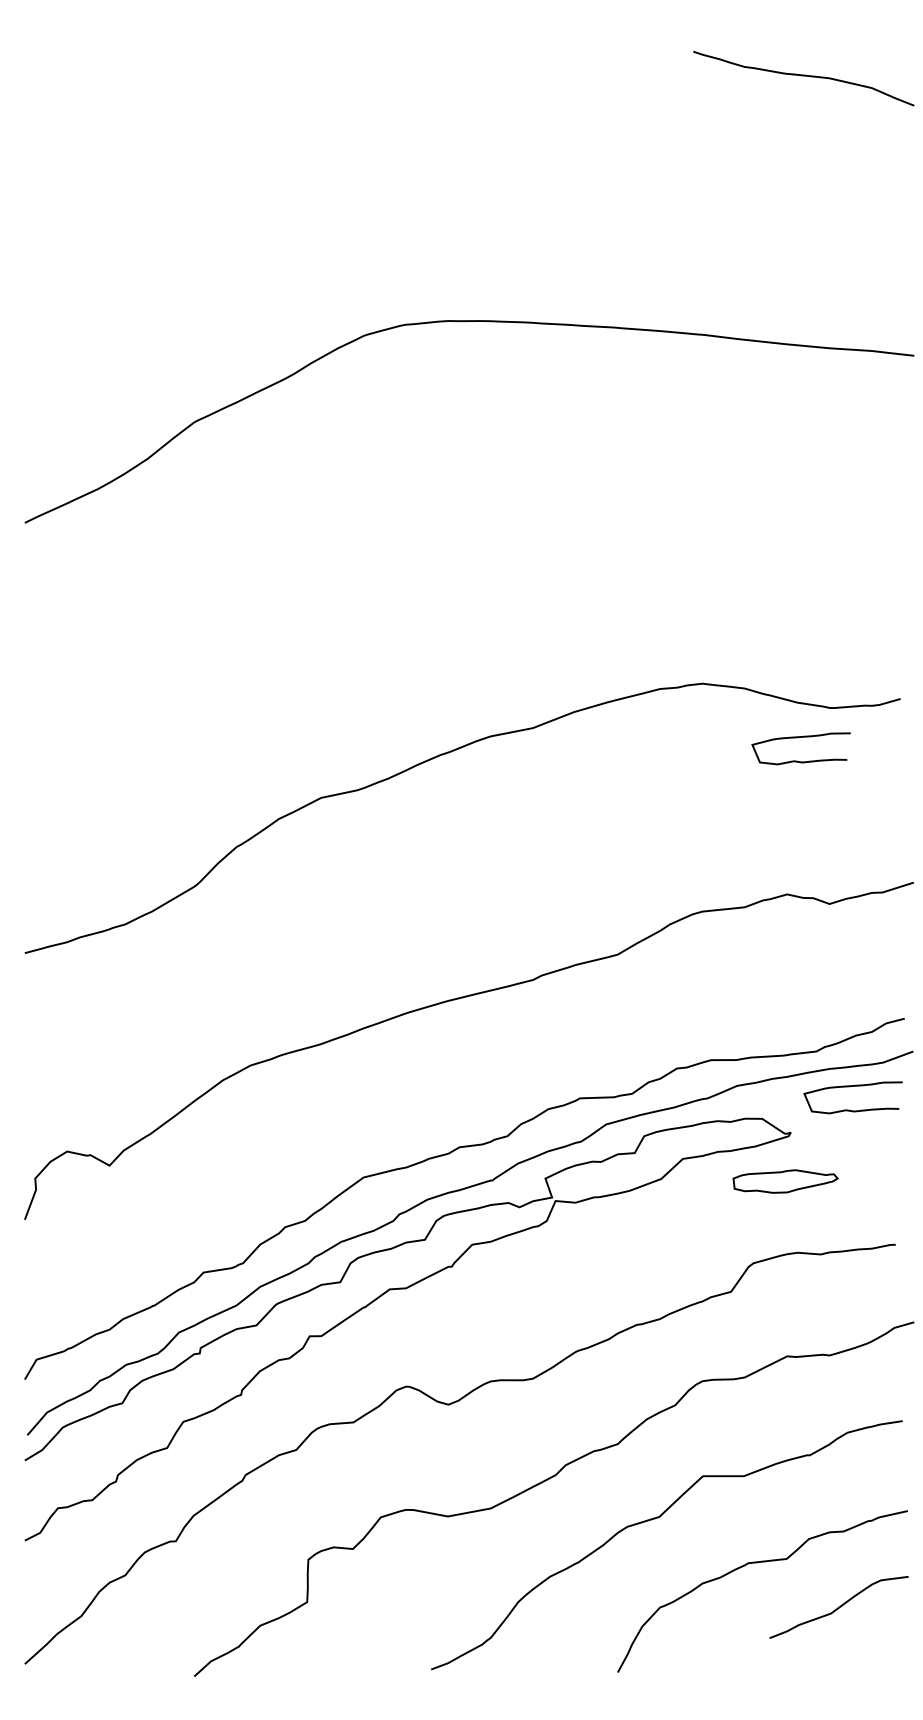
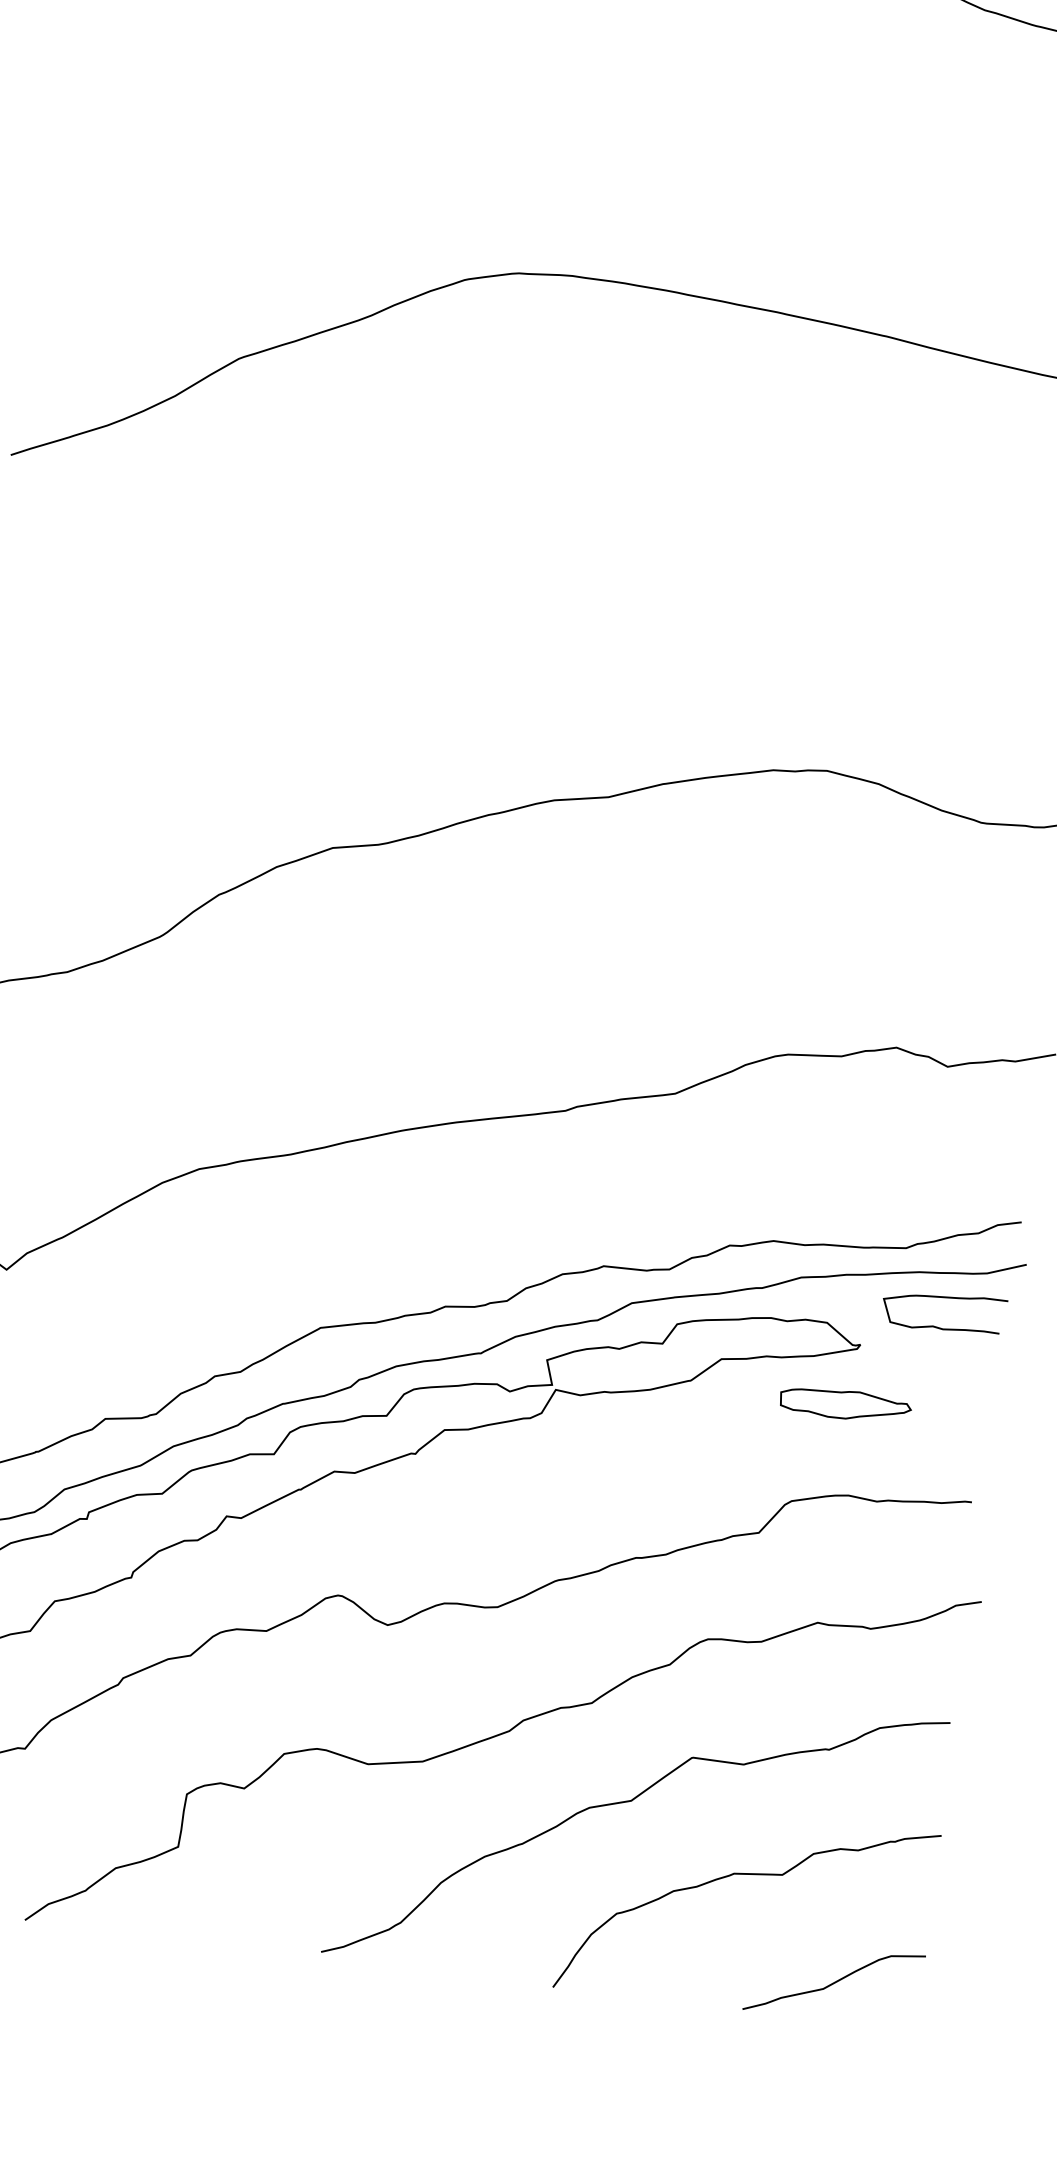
curve: (798, 738) -> (937, 855), removed
curve: (838, 1607) -> (833, 1982), moved

